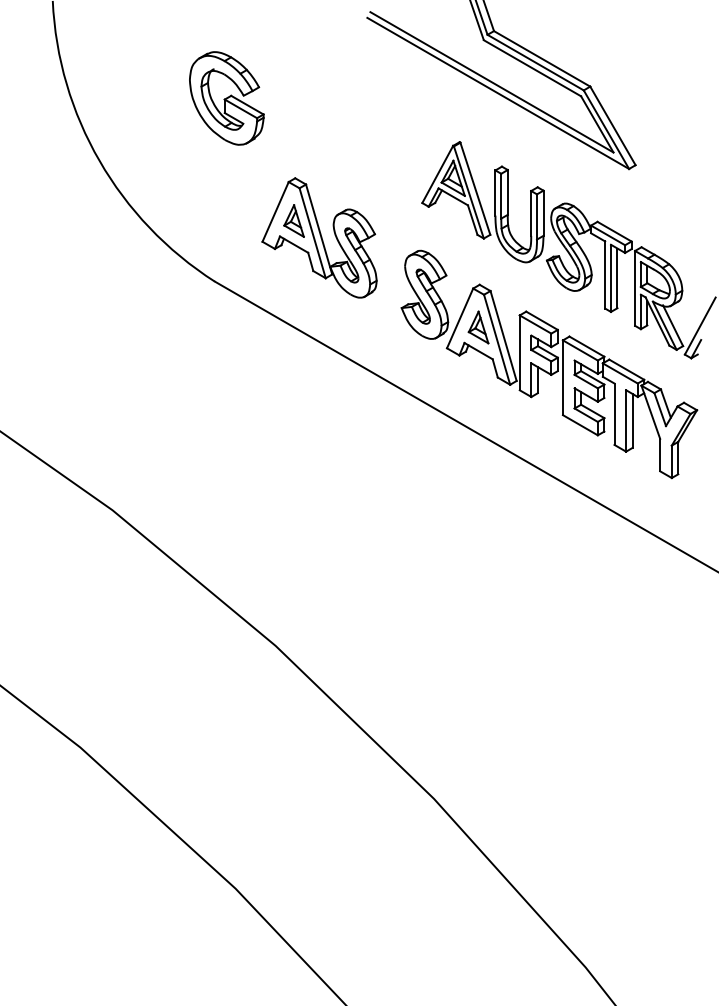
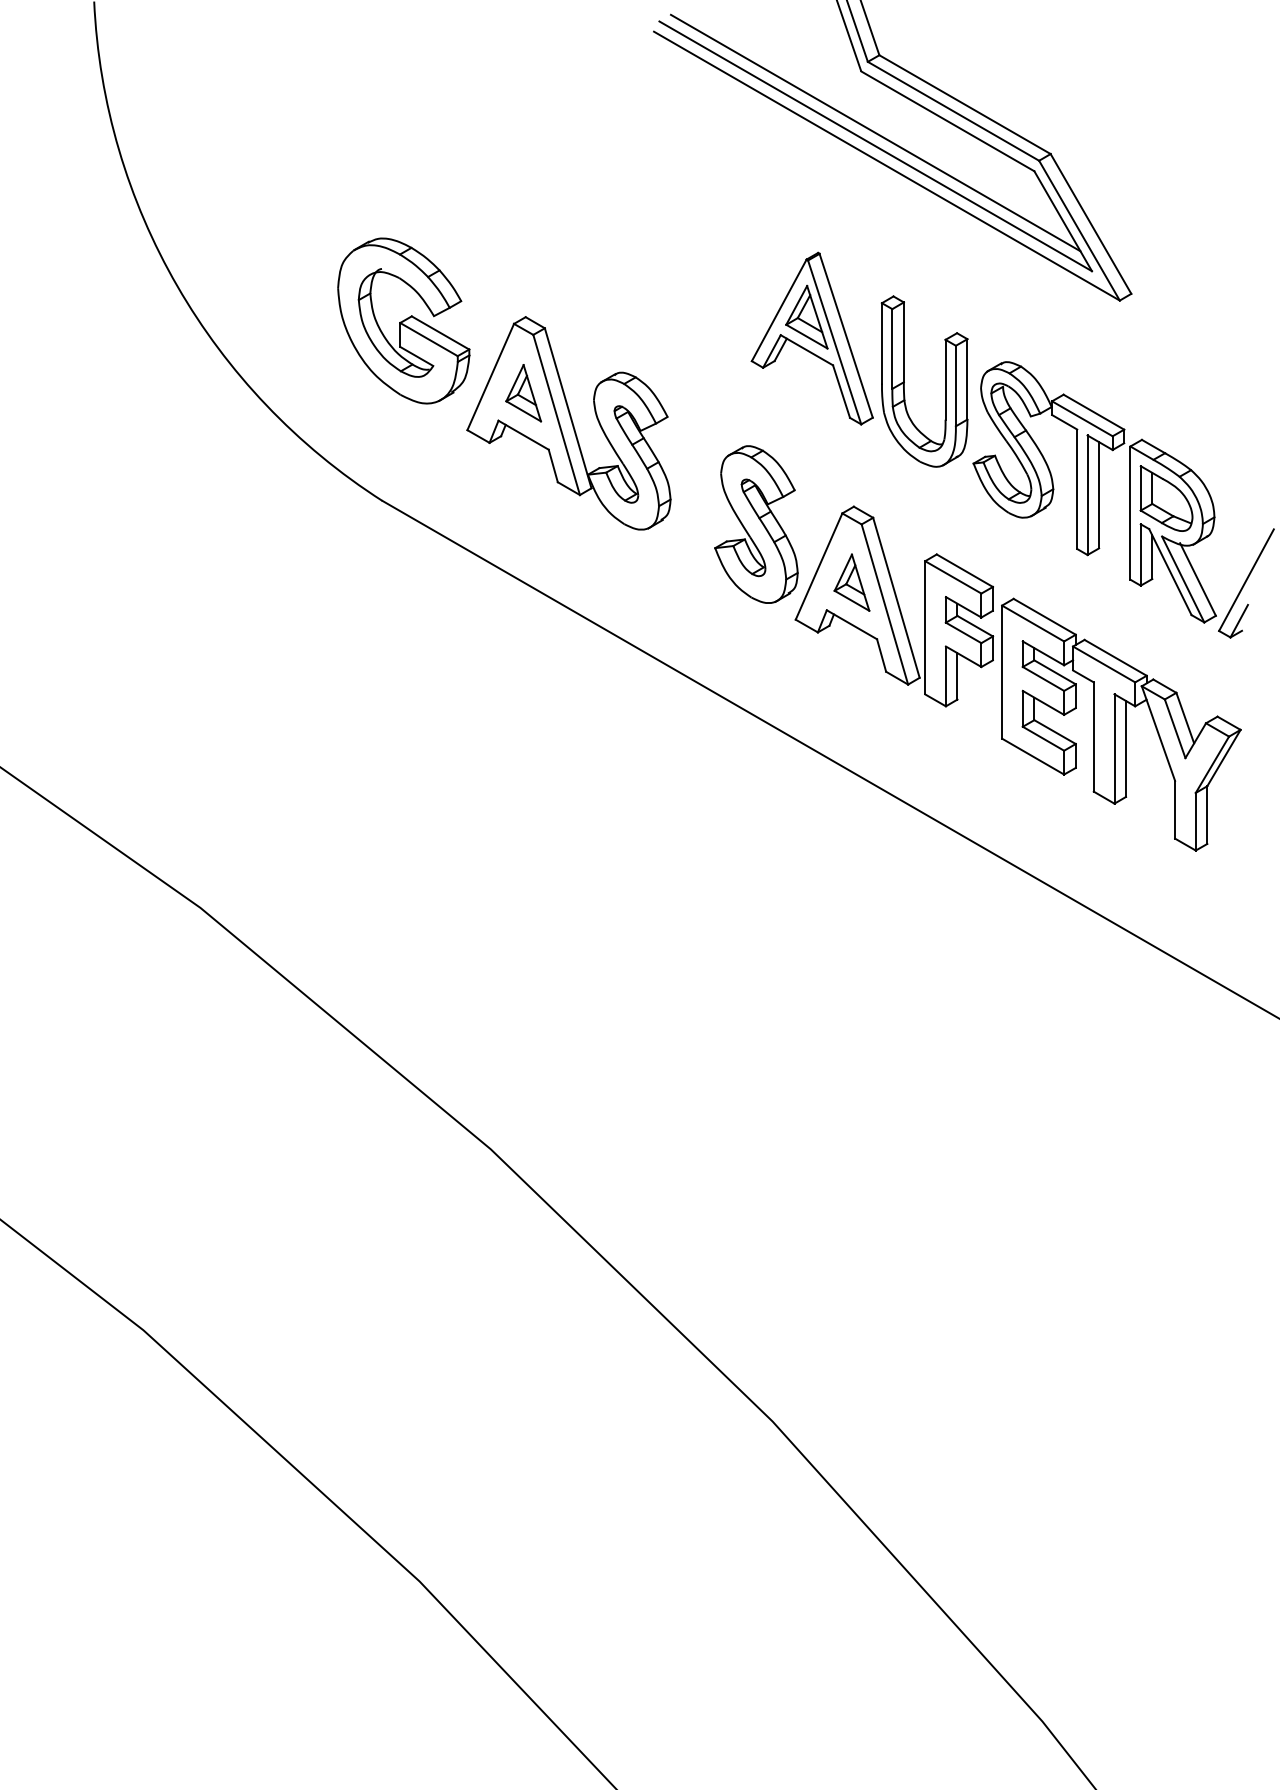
line: (491, 74) -> (874, 132), added
part: (226, 98) -> (403, 321), moved

